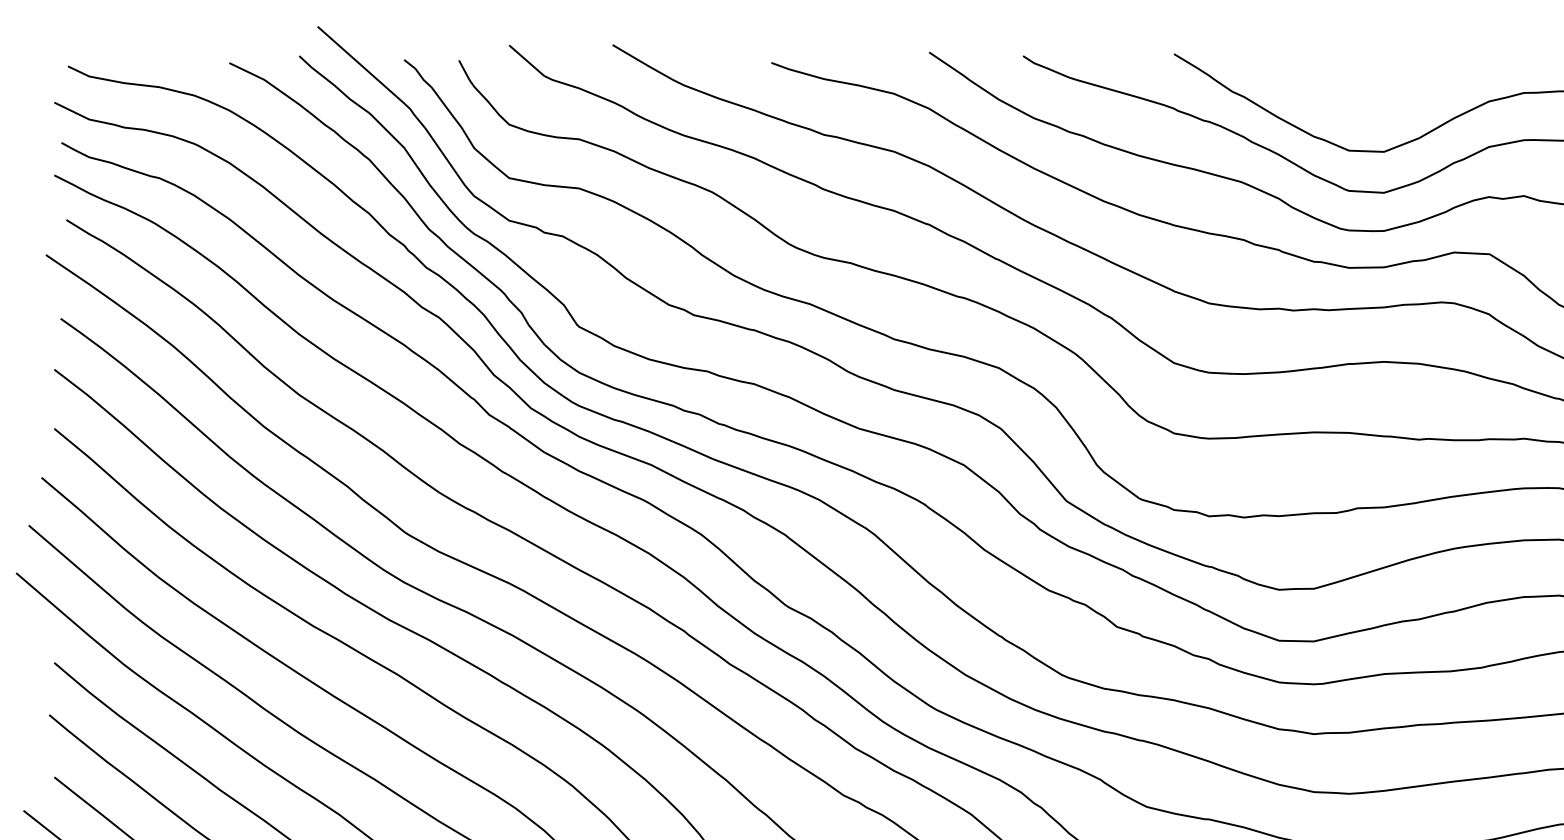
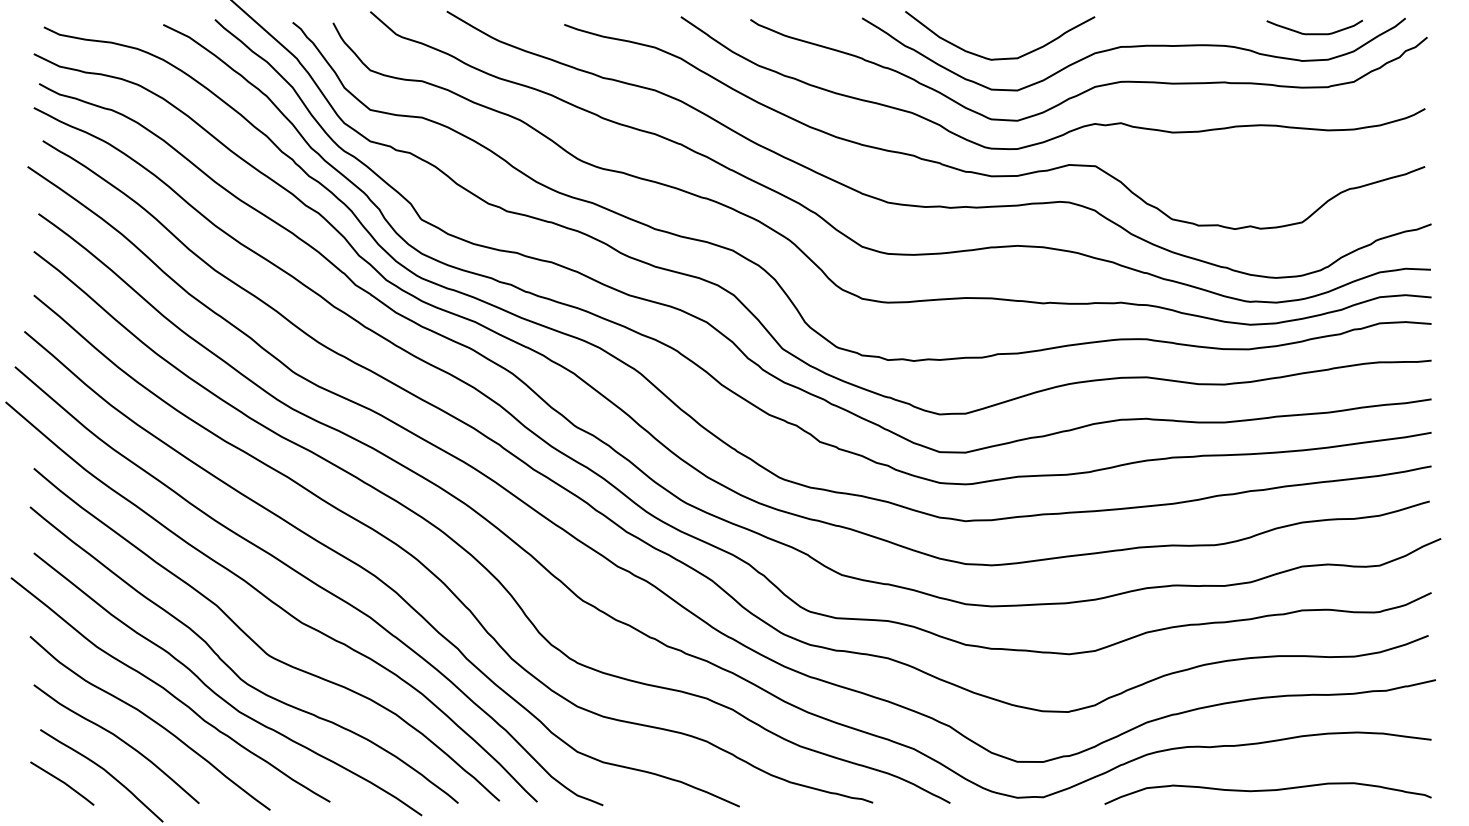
curve: (1361, 108) -> (1000, 58), added

